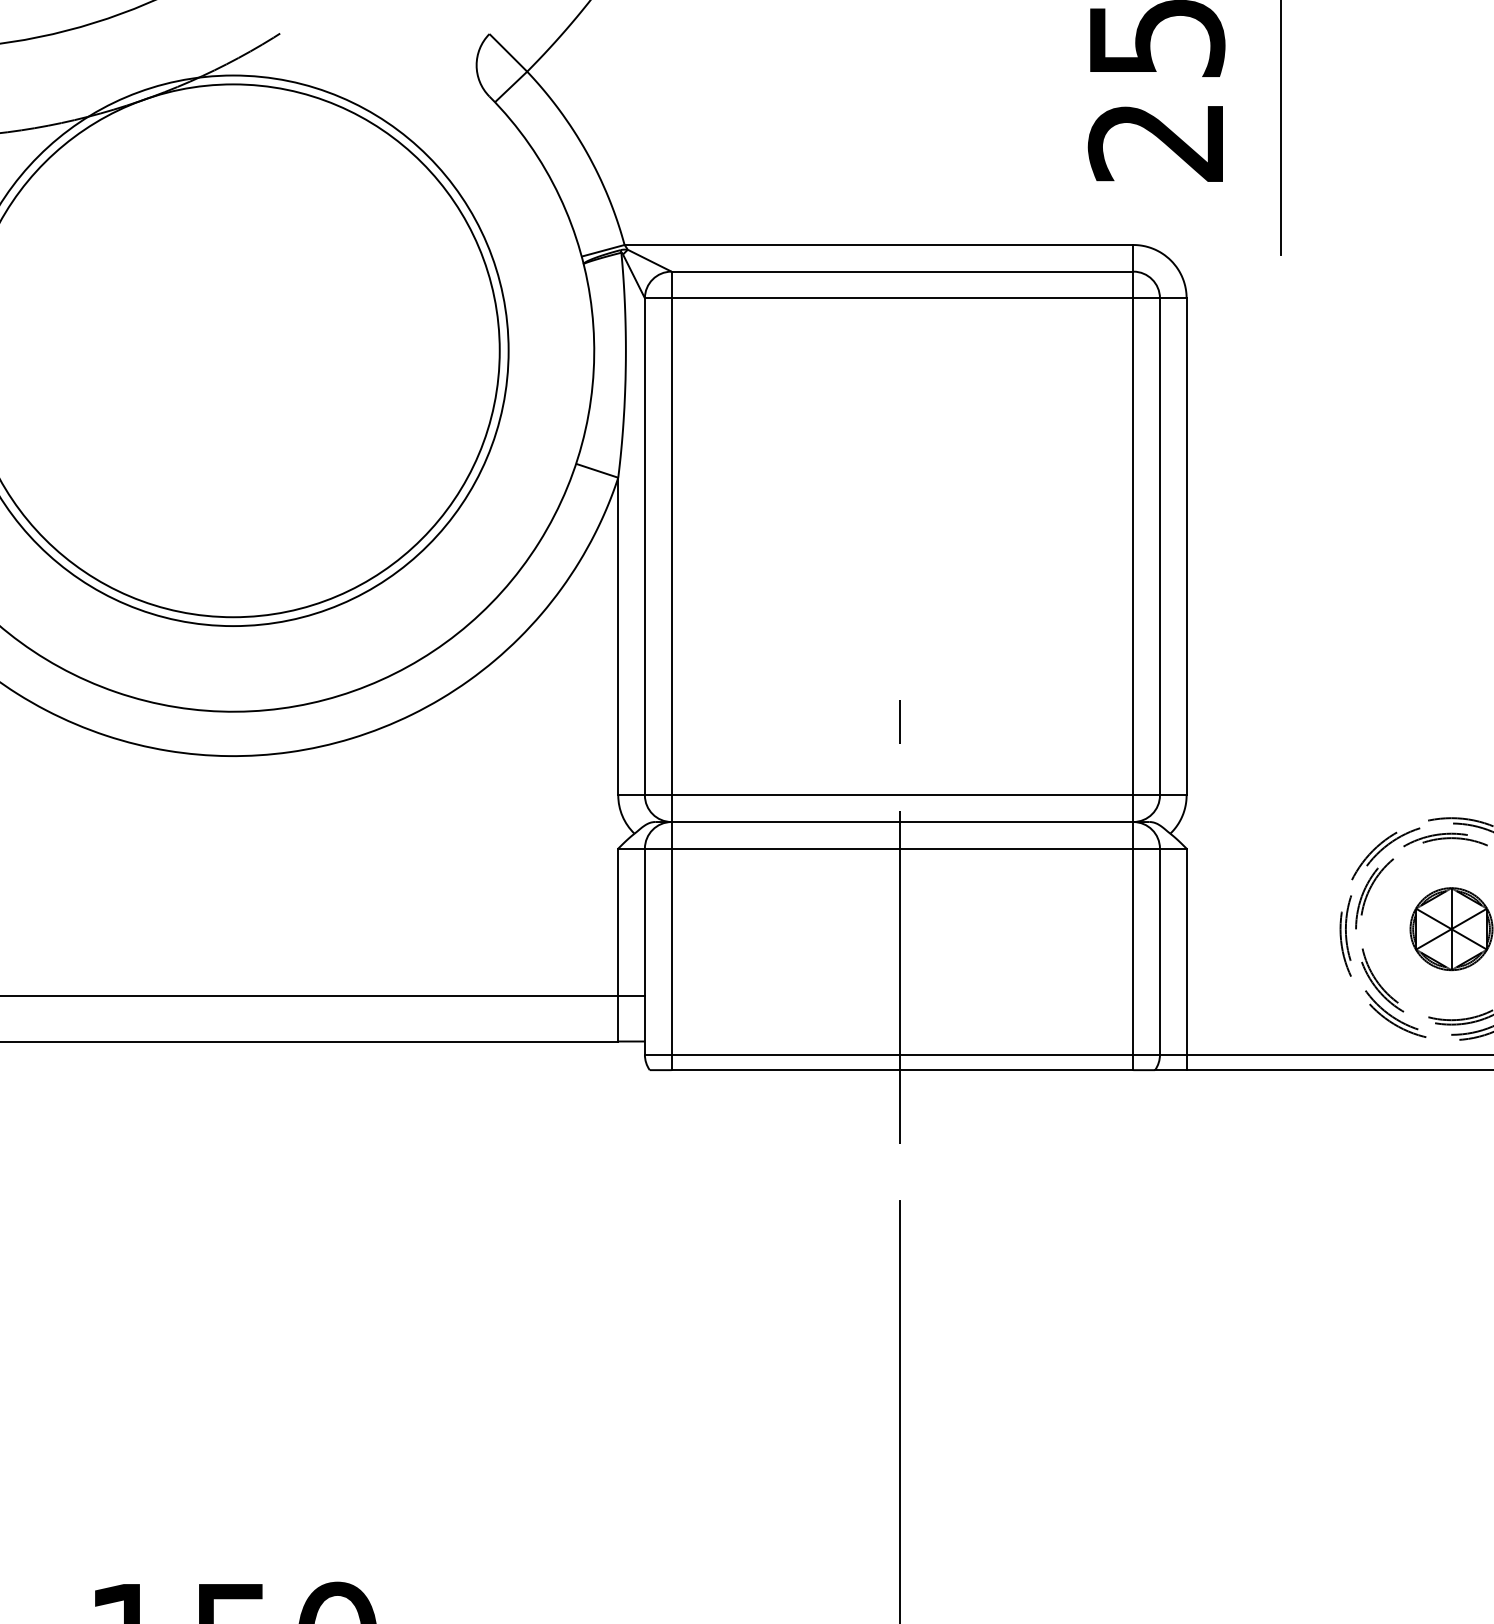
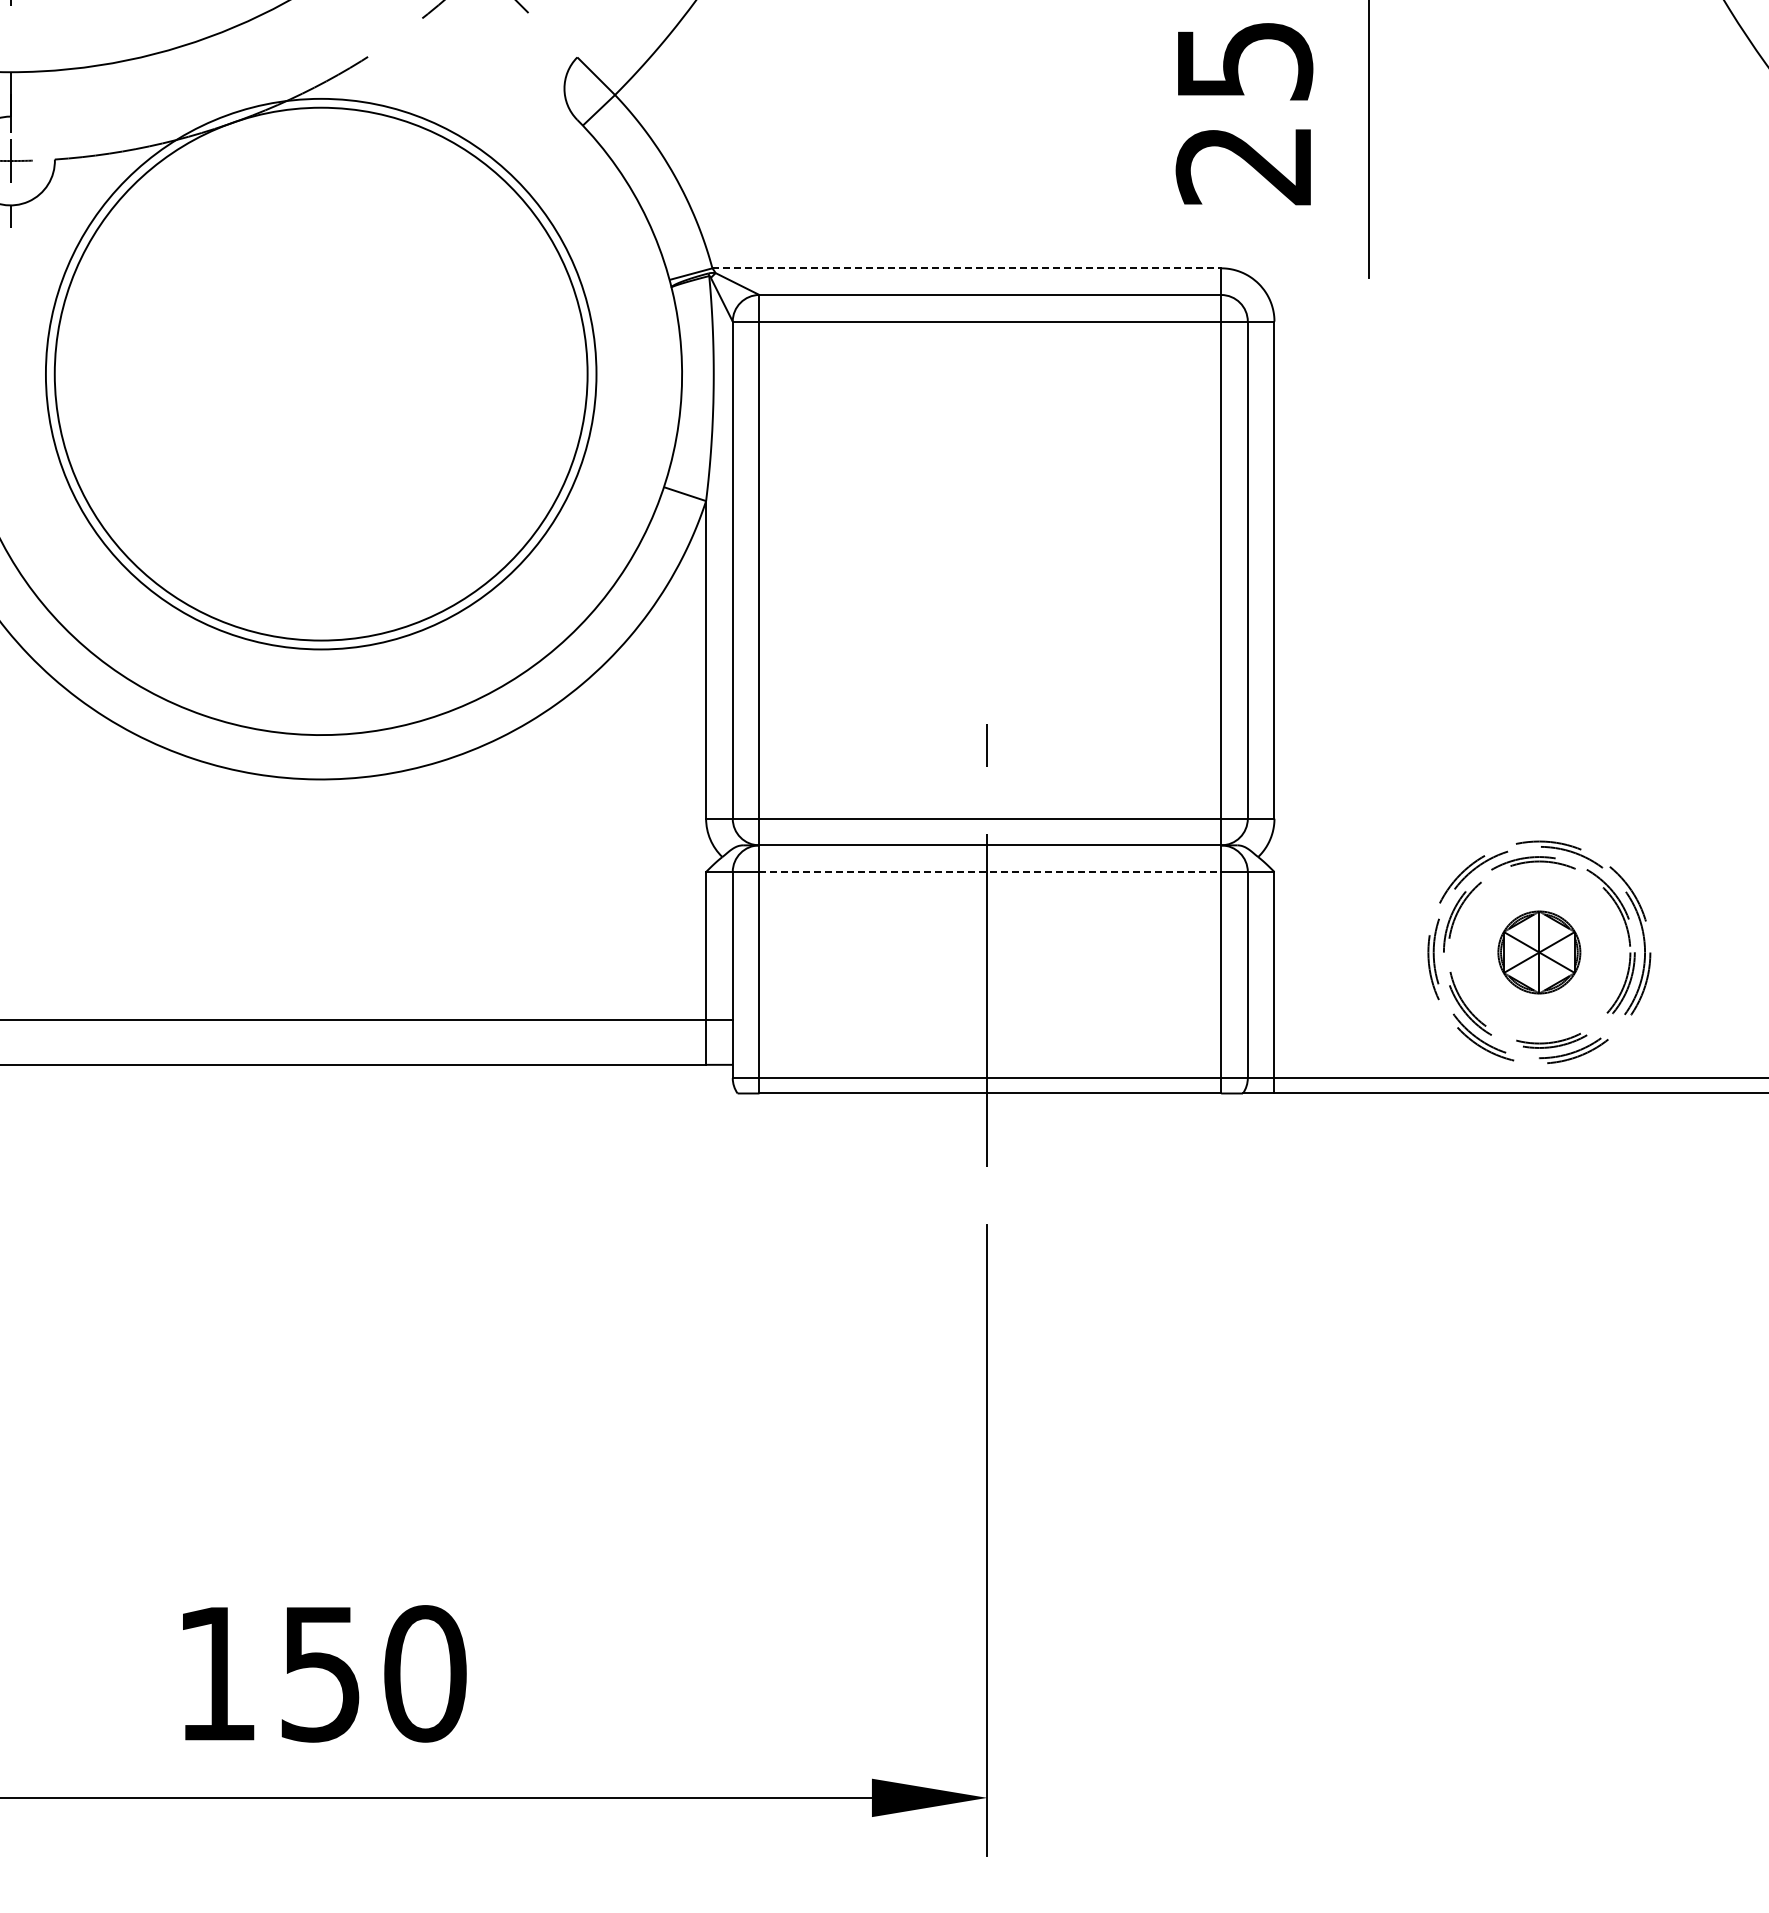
line: (879, 245) -> (967, 268), solid -> dashed
line: (902, 849) -> (990, 872), solid -> dashed

